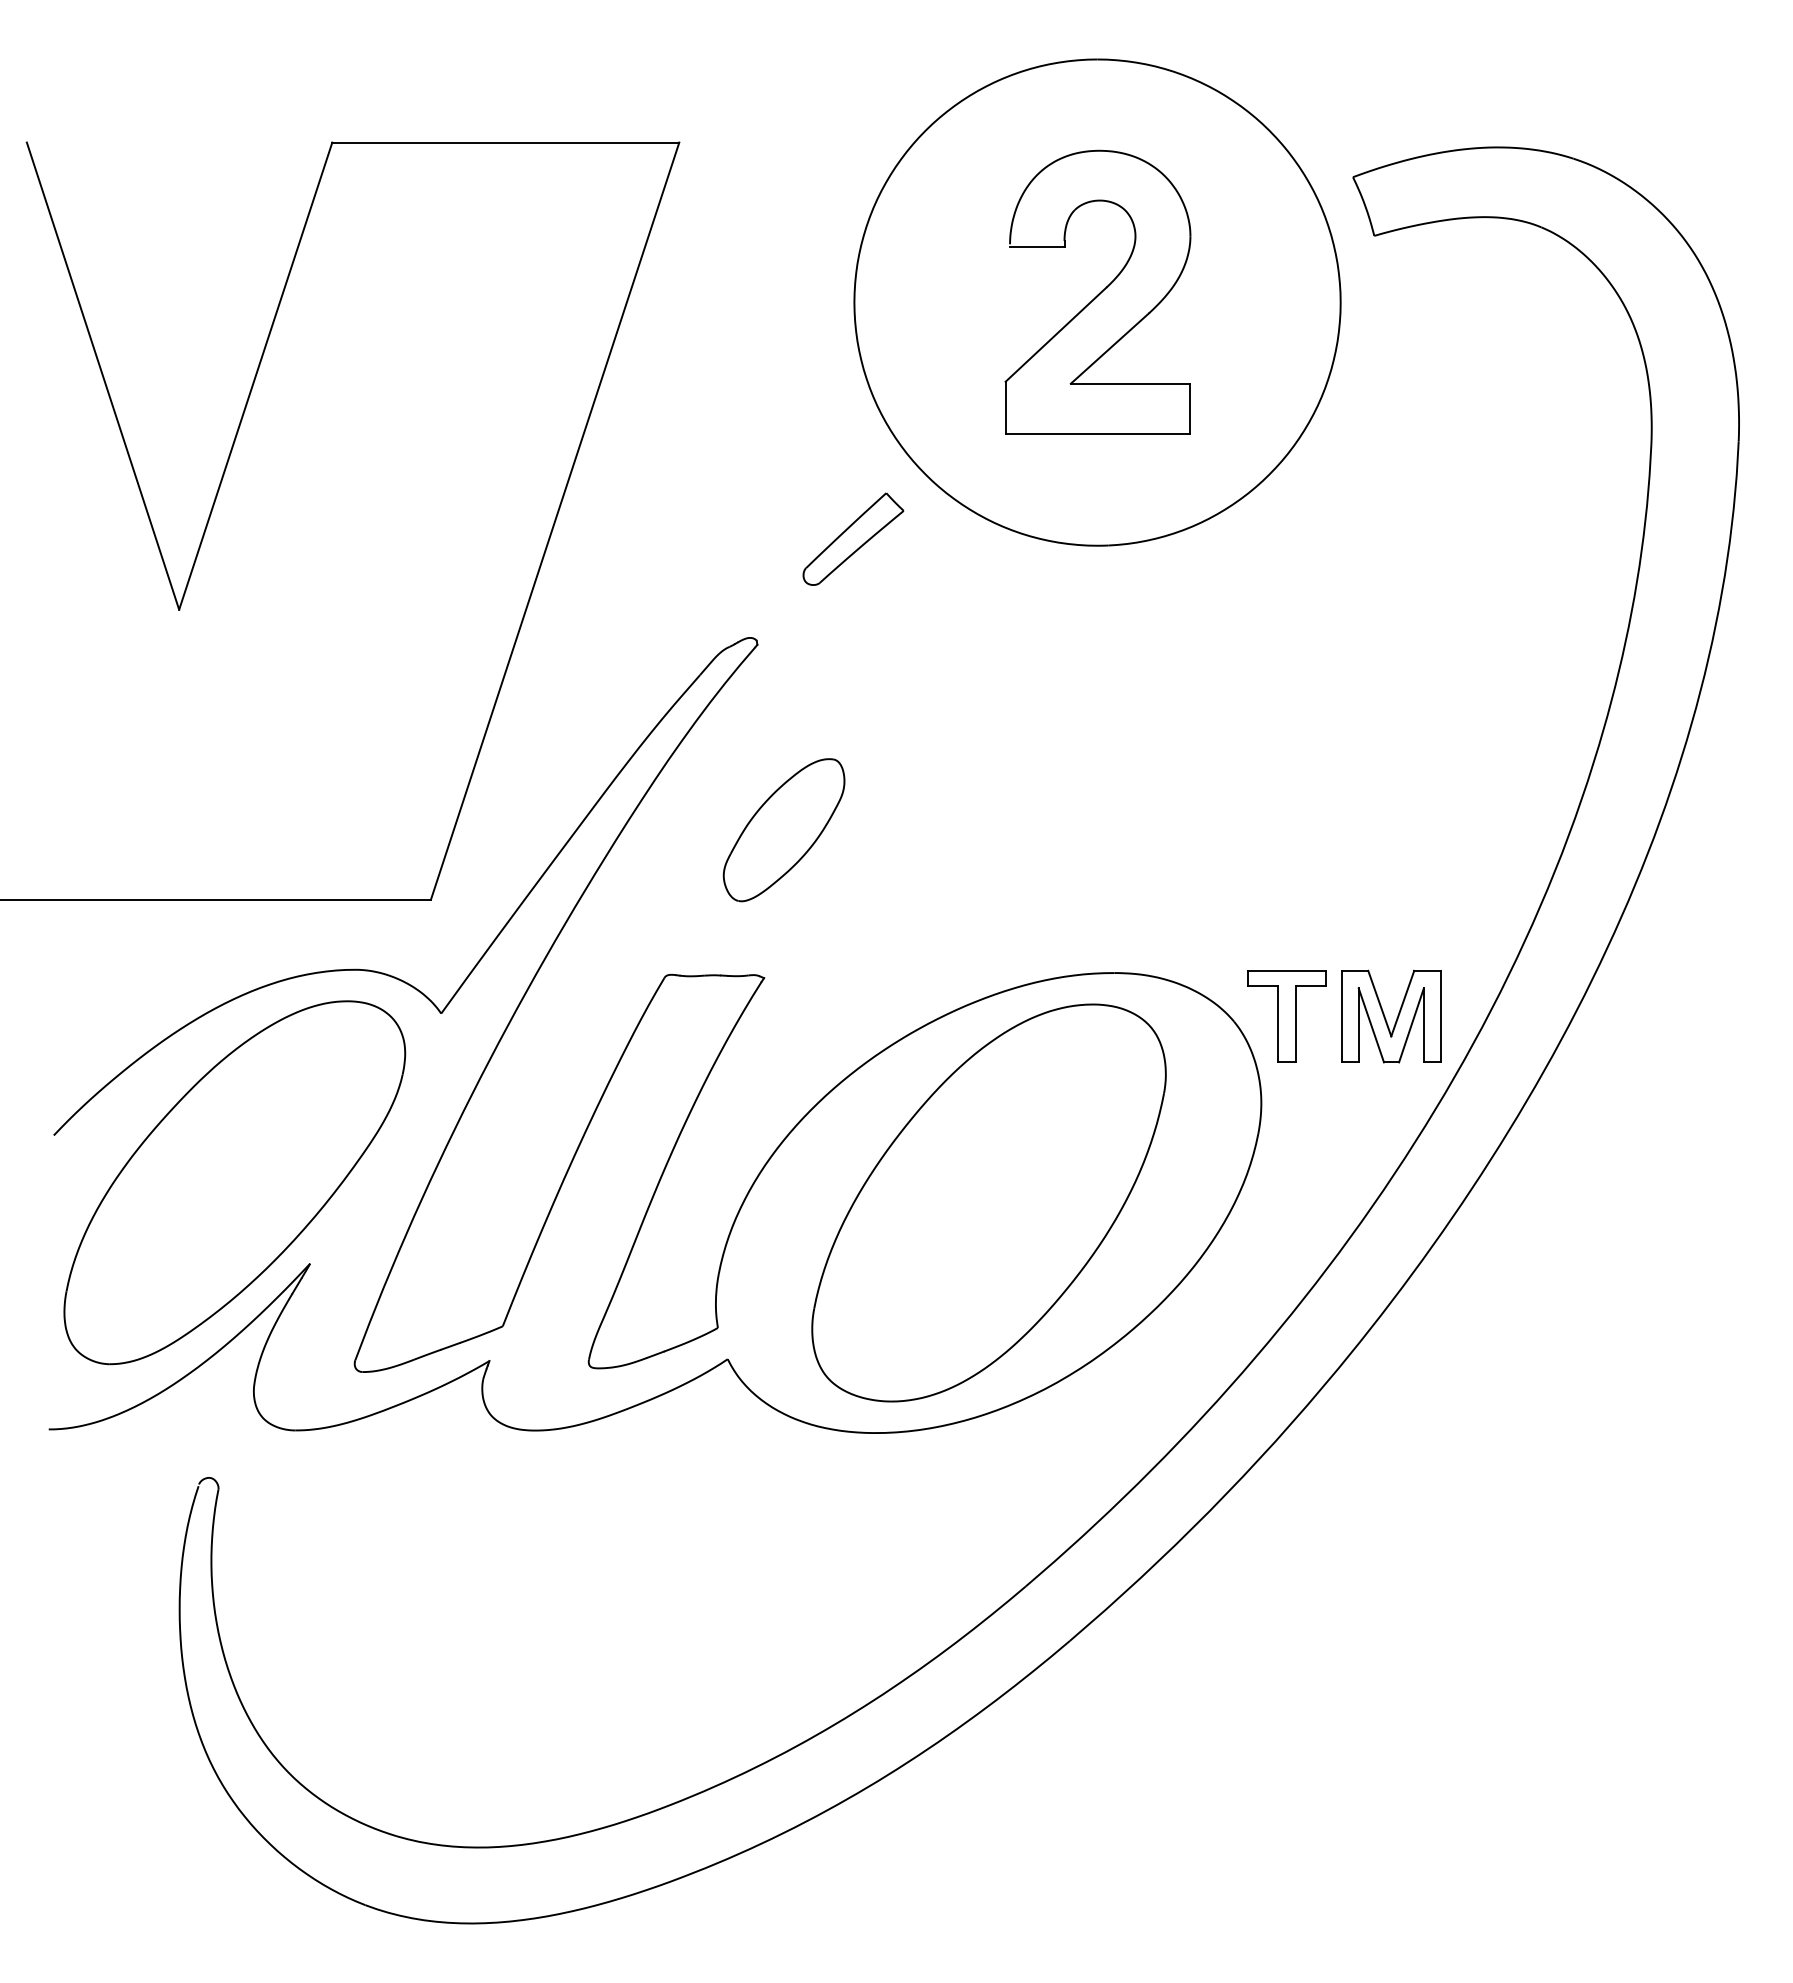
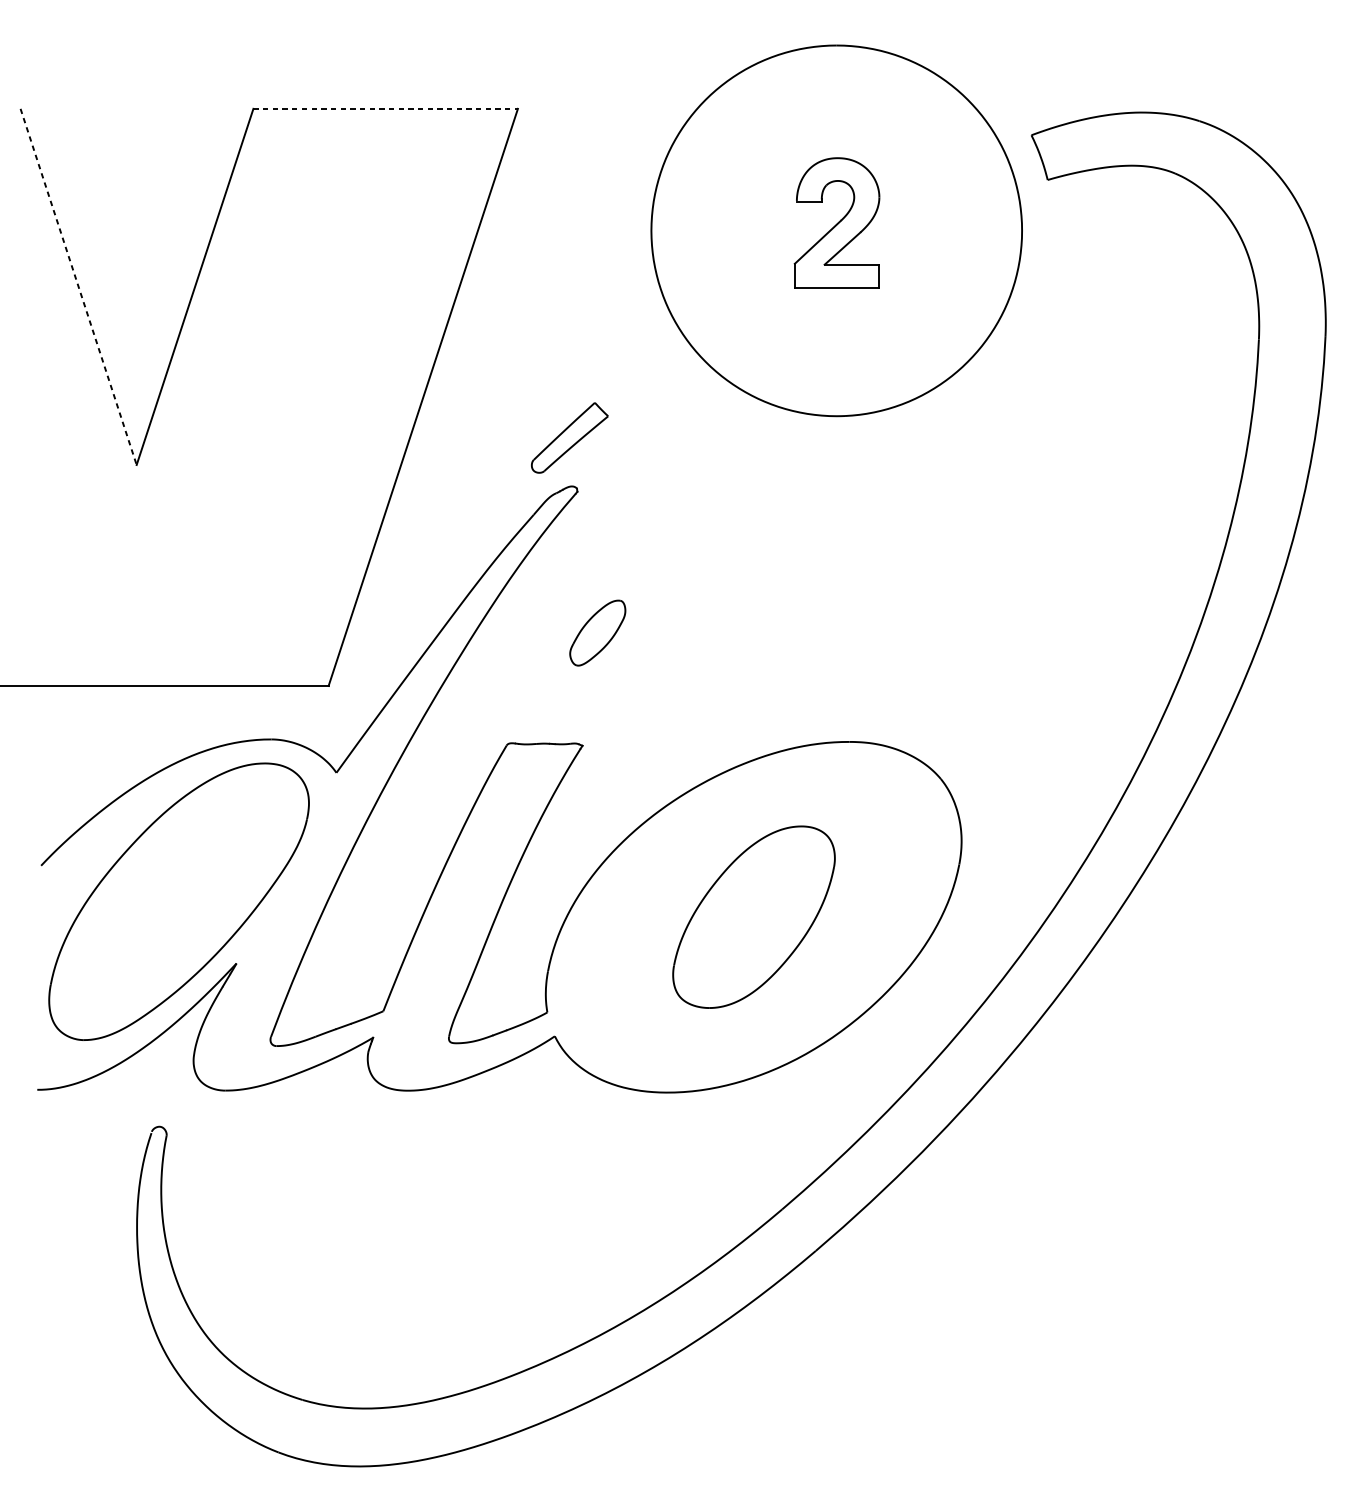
line: (506, 142) -> (386, 108), solid -> dashed
part: (1097, 291) -> (836, 222), size x0.6
line: (103, 376) -> (78, 287), solid -> dashed
part: (853, 538) -> (569, 437), moved
part: (783, 830) -> (597, 633), size x0.6
part: (1286, 1016) -> (980, 775), removed
part: (1391, 1016) -> (1060, 775), removed
part: (988, 1202) -> (753, 916), size x0.6

